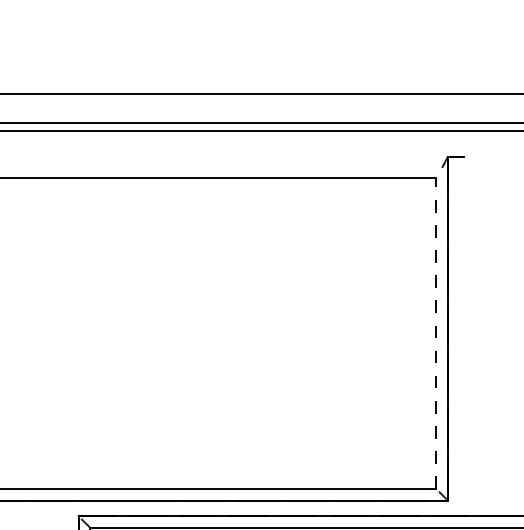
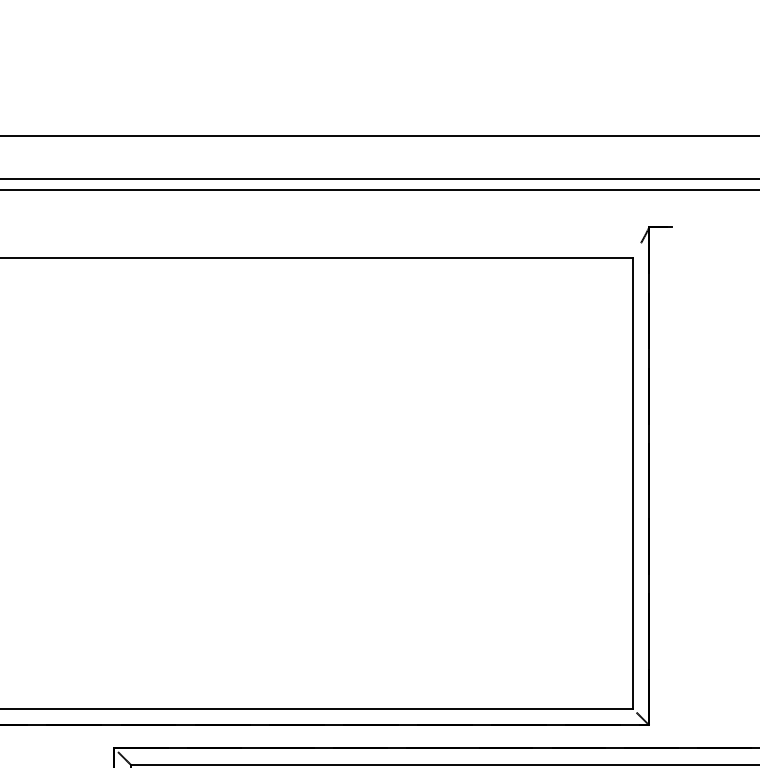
line: (436, 333) -> (632, 483), dashed -> solid

